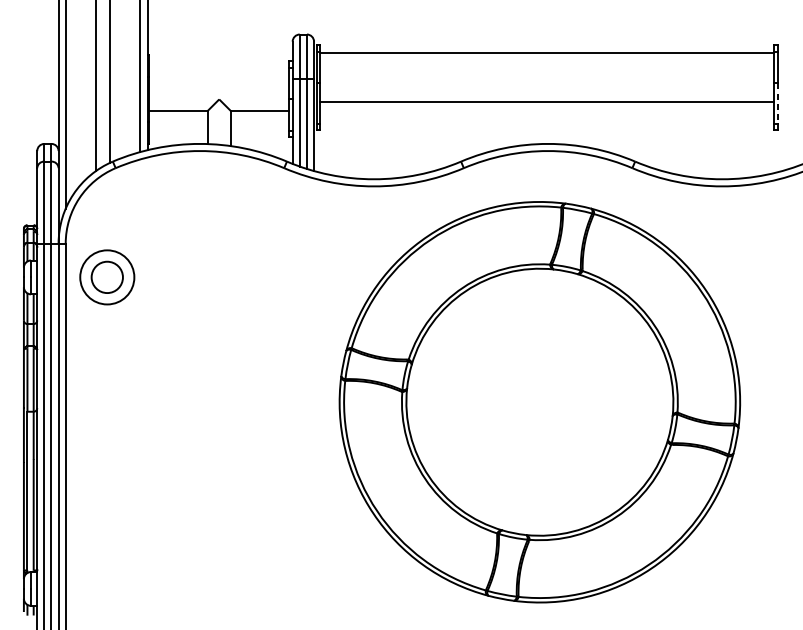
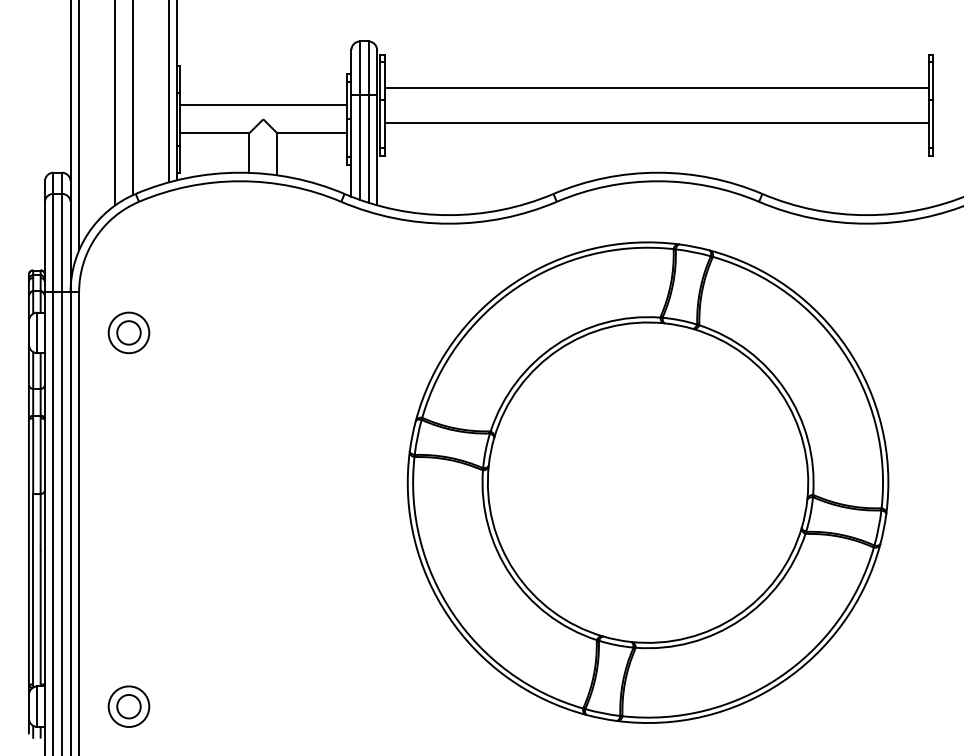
line: (546, 52) -> (656, 88), moved
line: (219, 87) -> (263, 105), added
line: (777, 103) -> (933, 124), dashed -> solid
part: (106, 277) -> (128, 332), size x0.62
part: (106, 588) -> (128, 706), added

